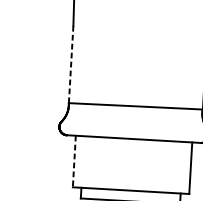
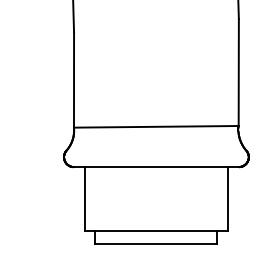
line: (71, 64) -> (74, 80), dashed -> solid
line: (74, 161) -> (84, 198), dashed -> solid

